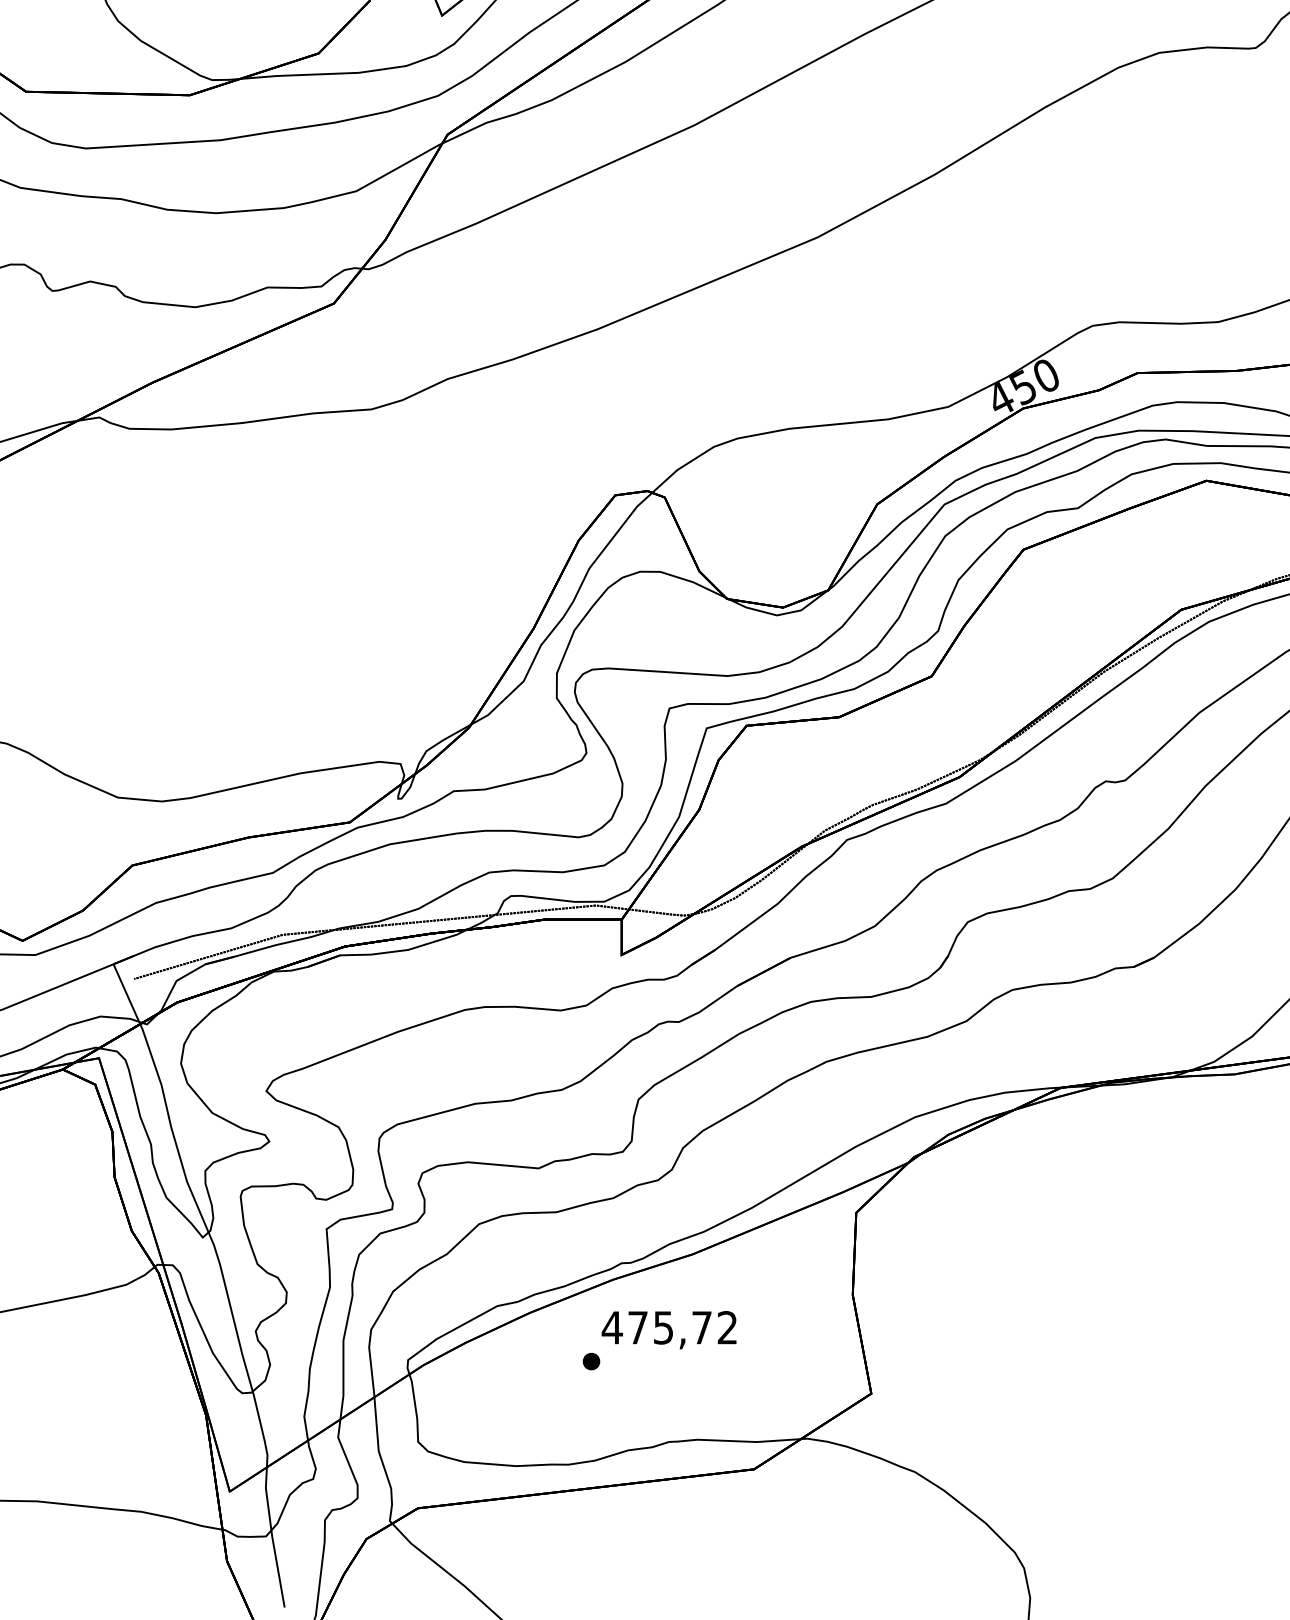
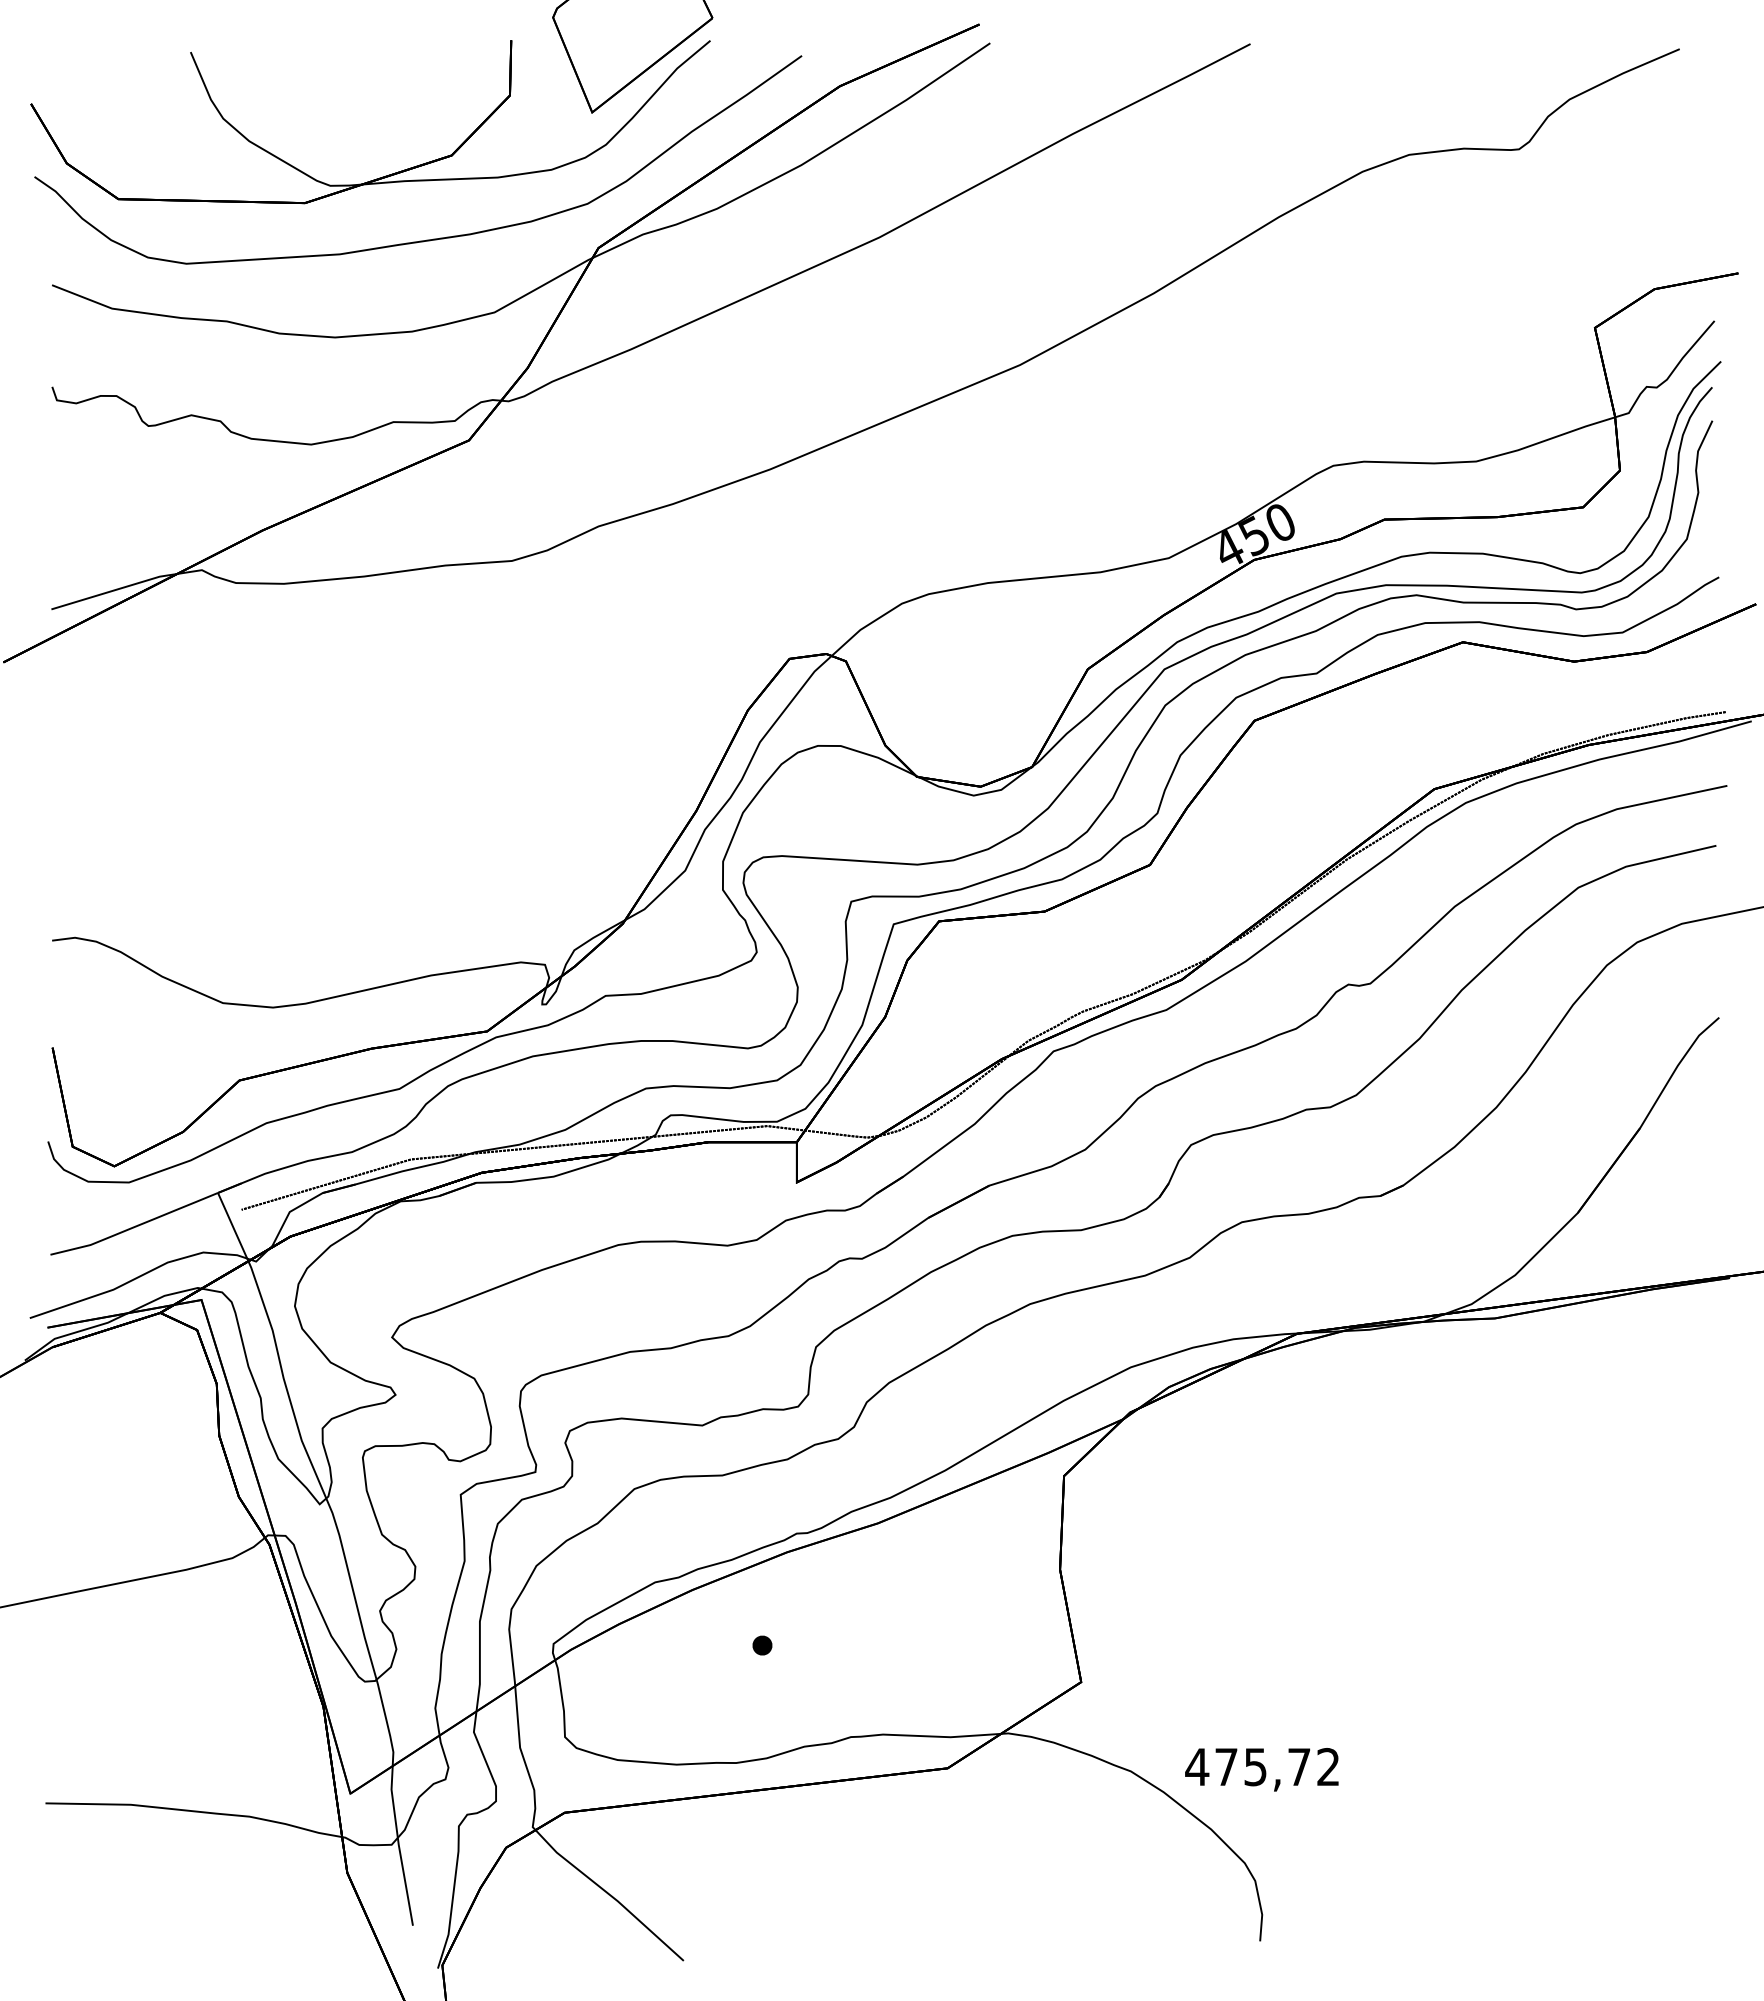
text: (668, 1329) -> (1261, 1769), moved

